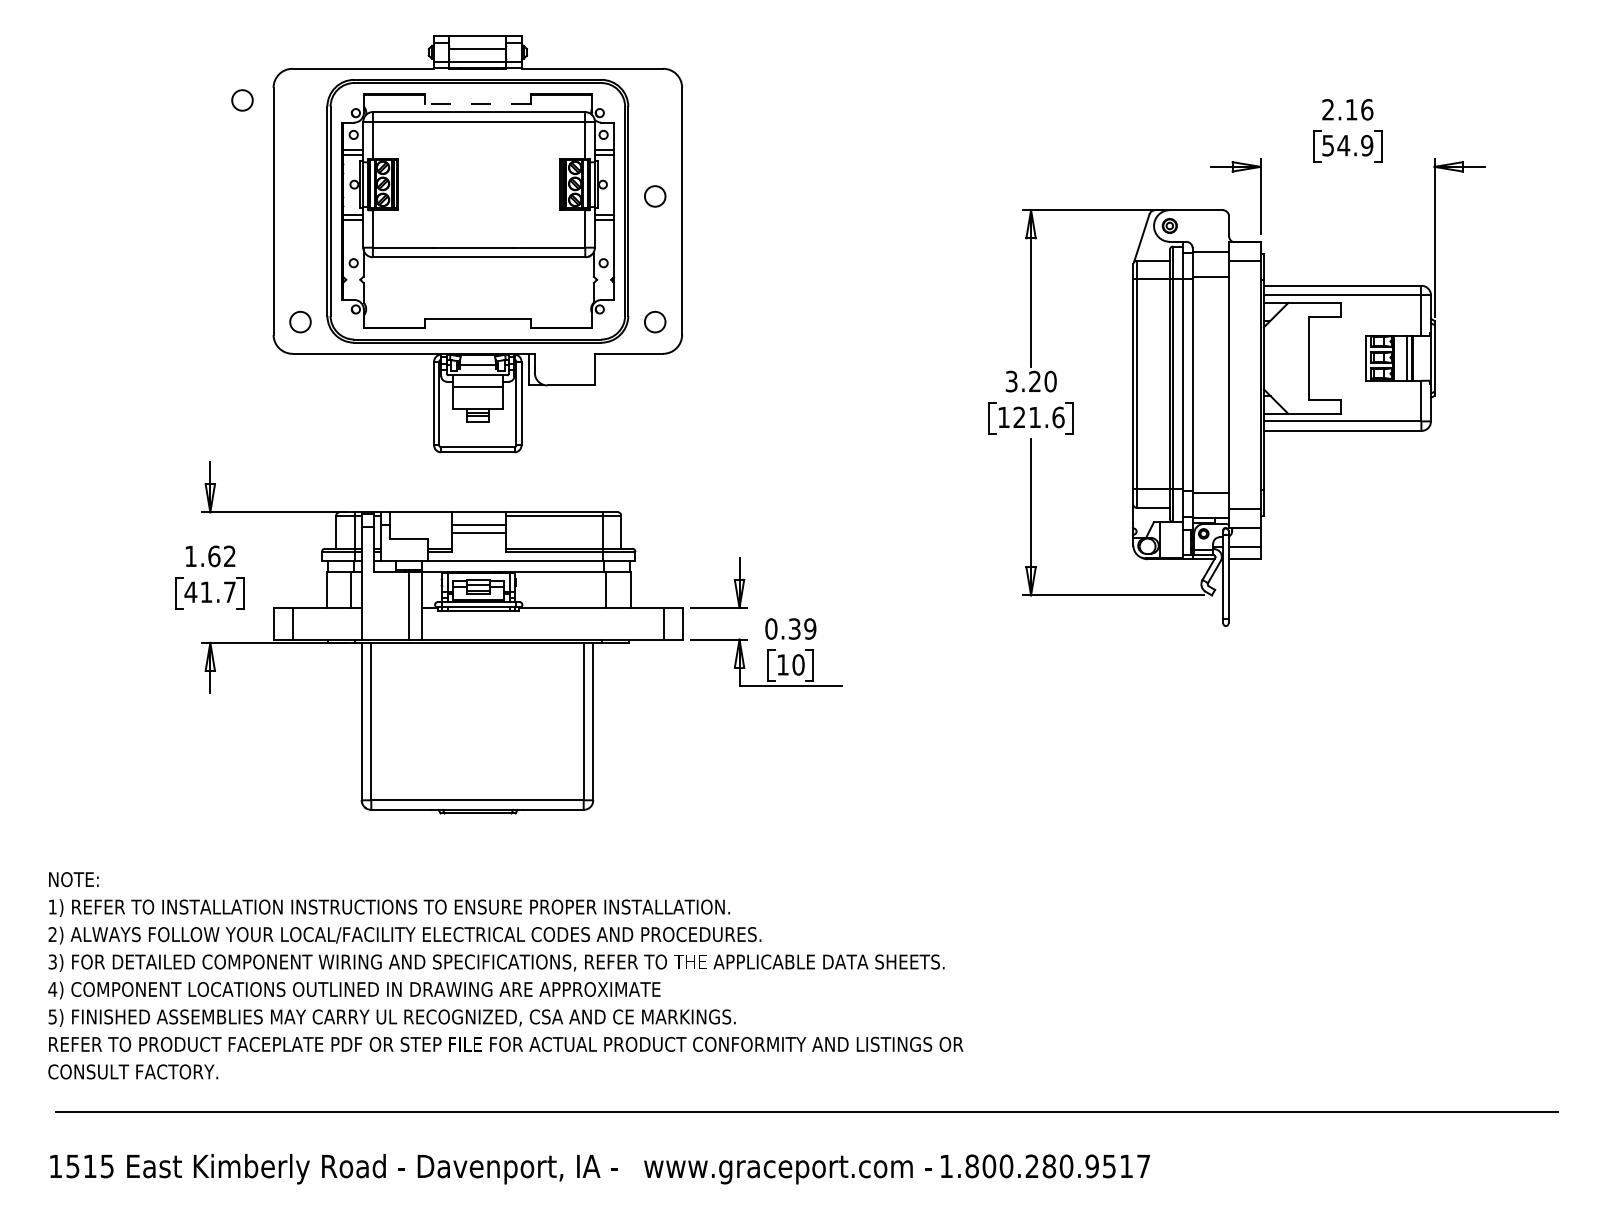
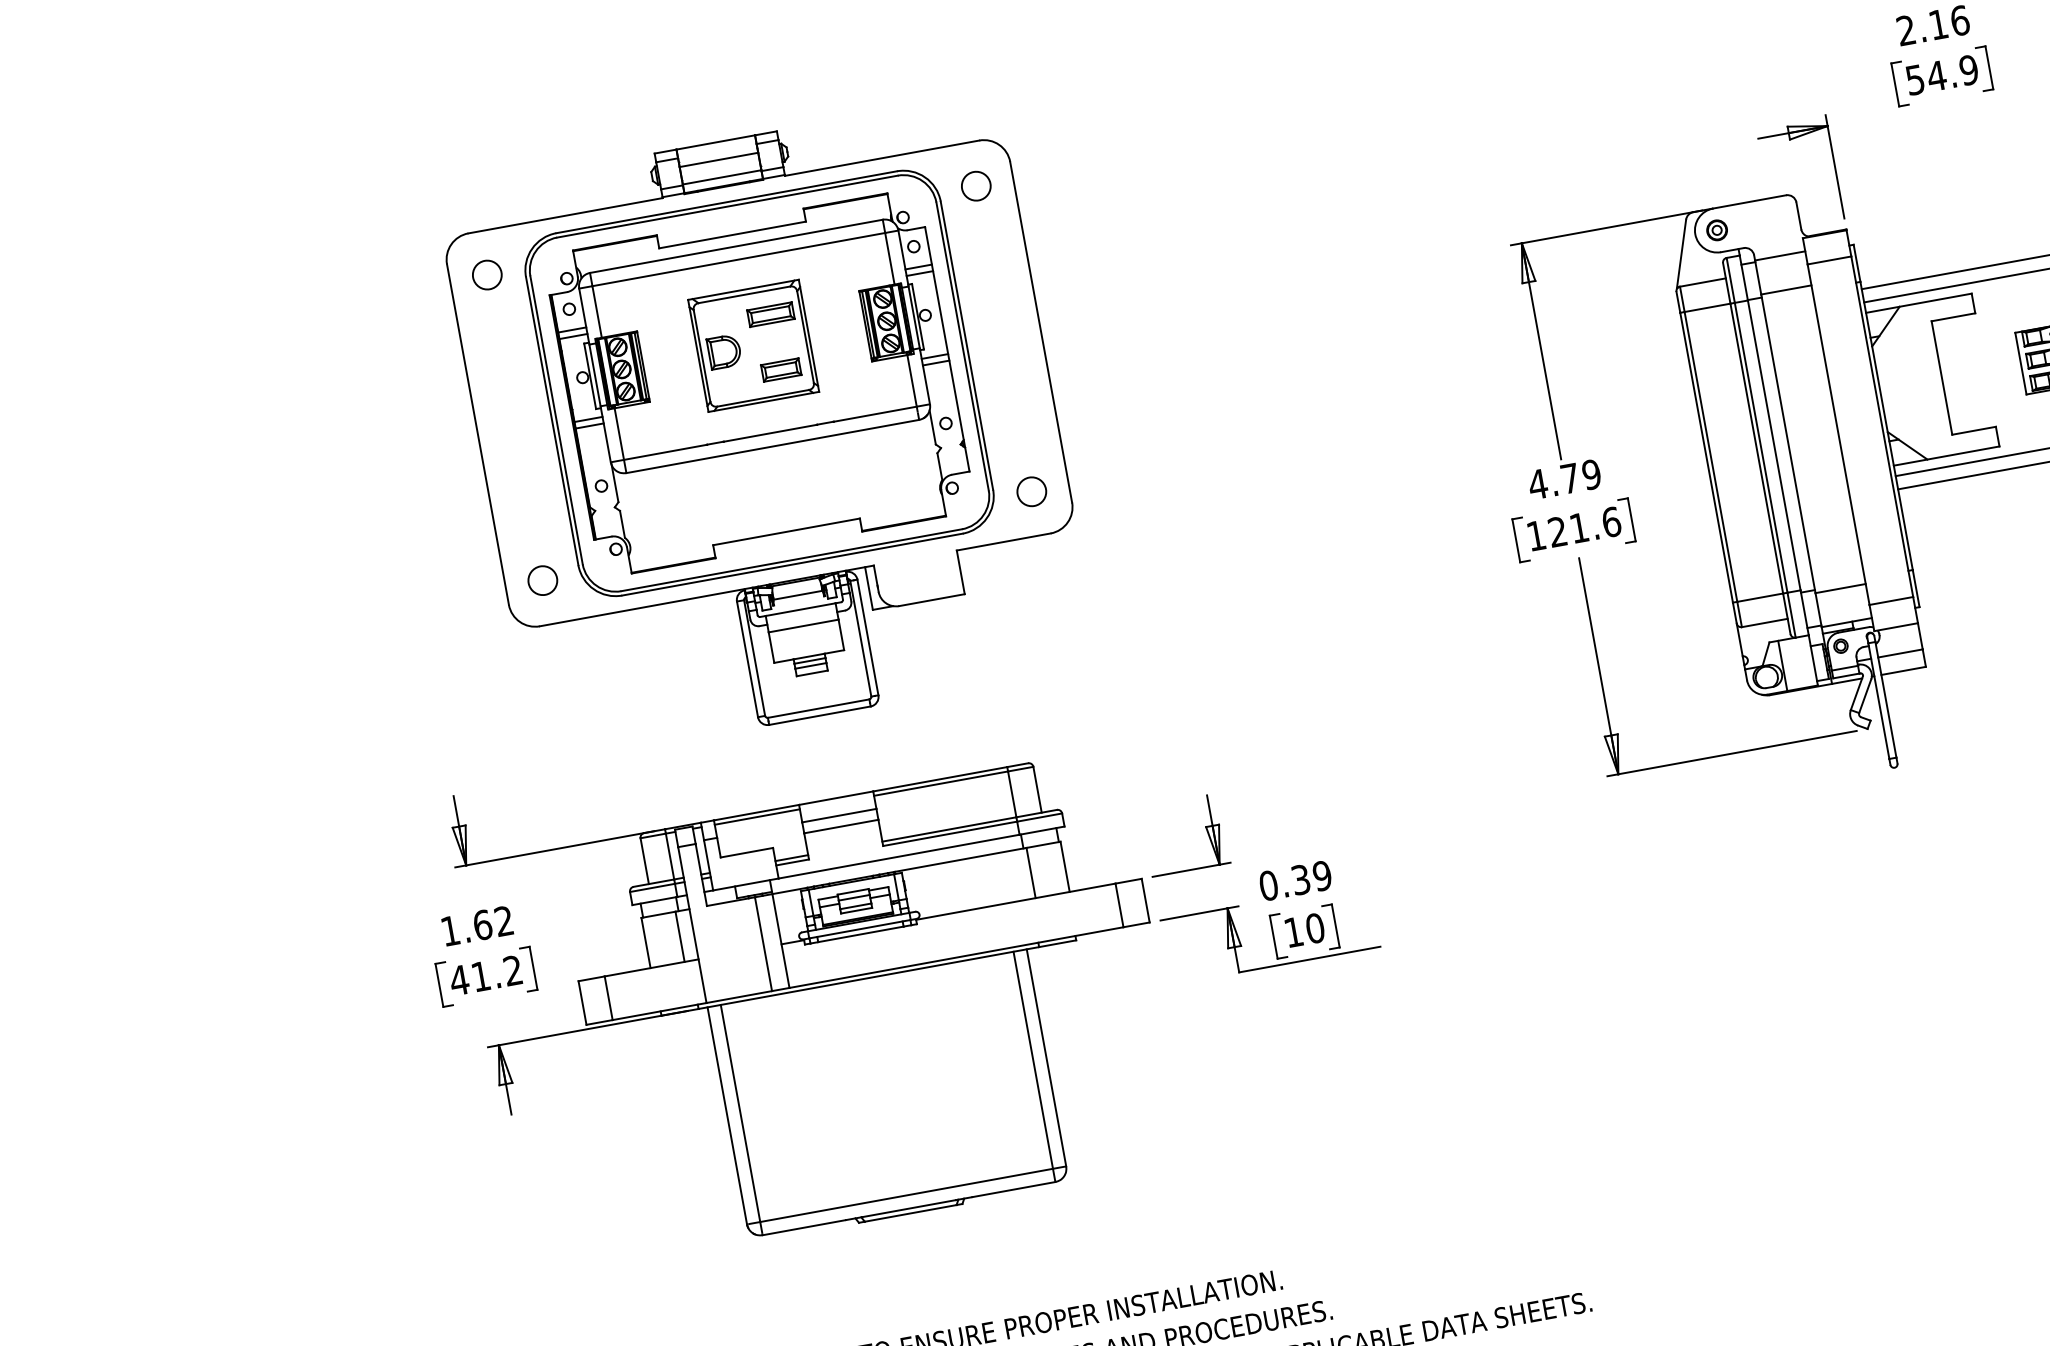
circle: (242, 100) -> (487, 275), moved
line: (477, 103) -> (732, 234), dashed -> solid
part: (478, 183) -> (753, 344), added
circle: (655, 196) -> (976, 186), moved
text: (1030, 381) -> (1563, 479), 3.20 -> 4.79
line: (420, 515) -> (756, 817), added
text: (229, 591) -> (512, 969), 41.7 -> 41.2

